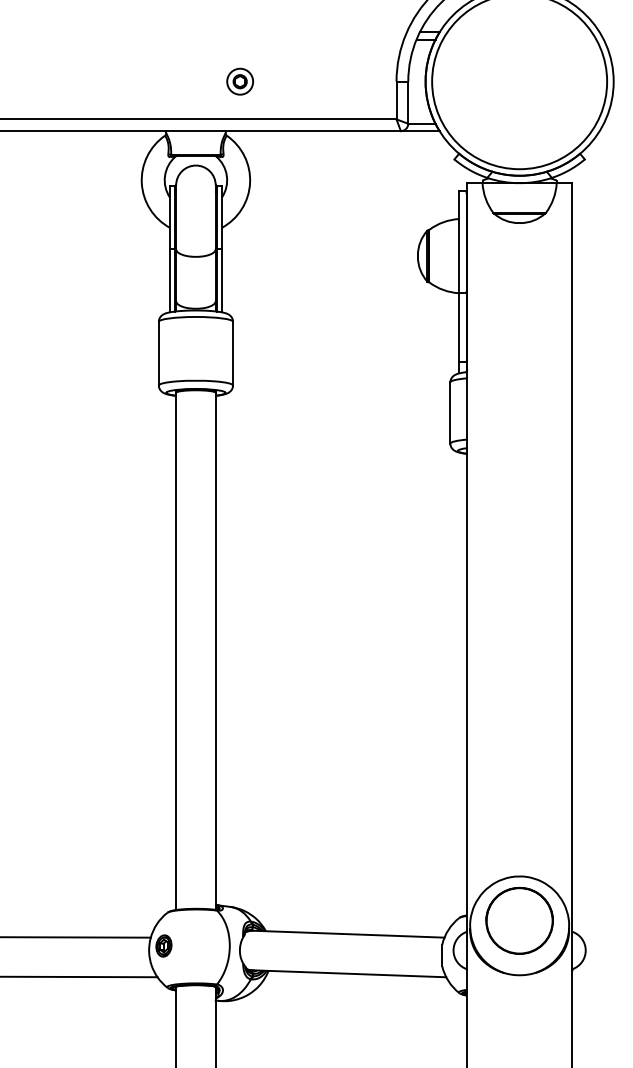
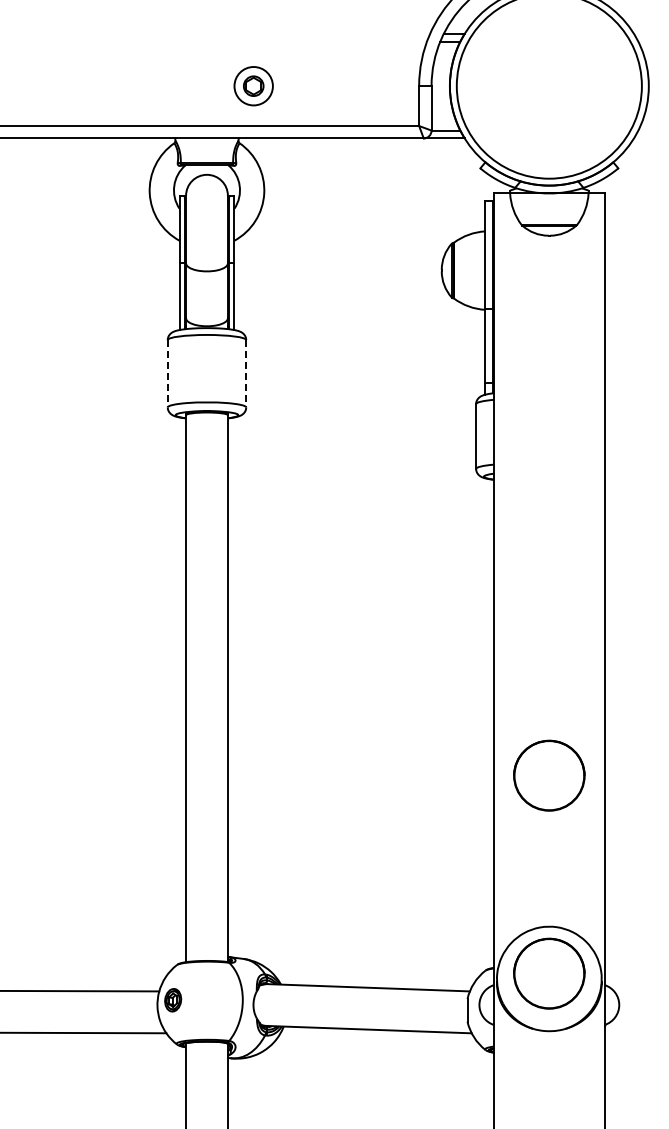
part: (239, 81) -> (253, 85), size x1.4
line: (158, 353) -> (167, 373), solid -> dashed
line: (233, 353) -> (246, 373), solid -> dashed
part: (519, 733) -> (549, 775), added

